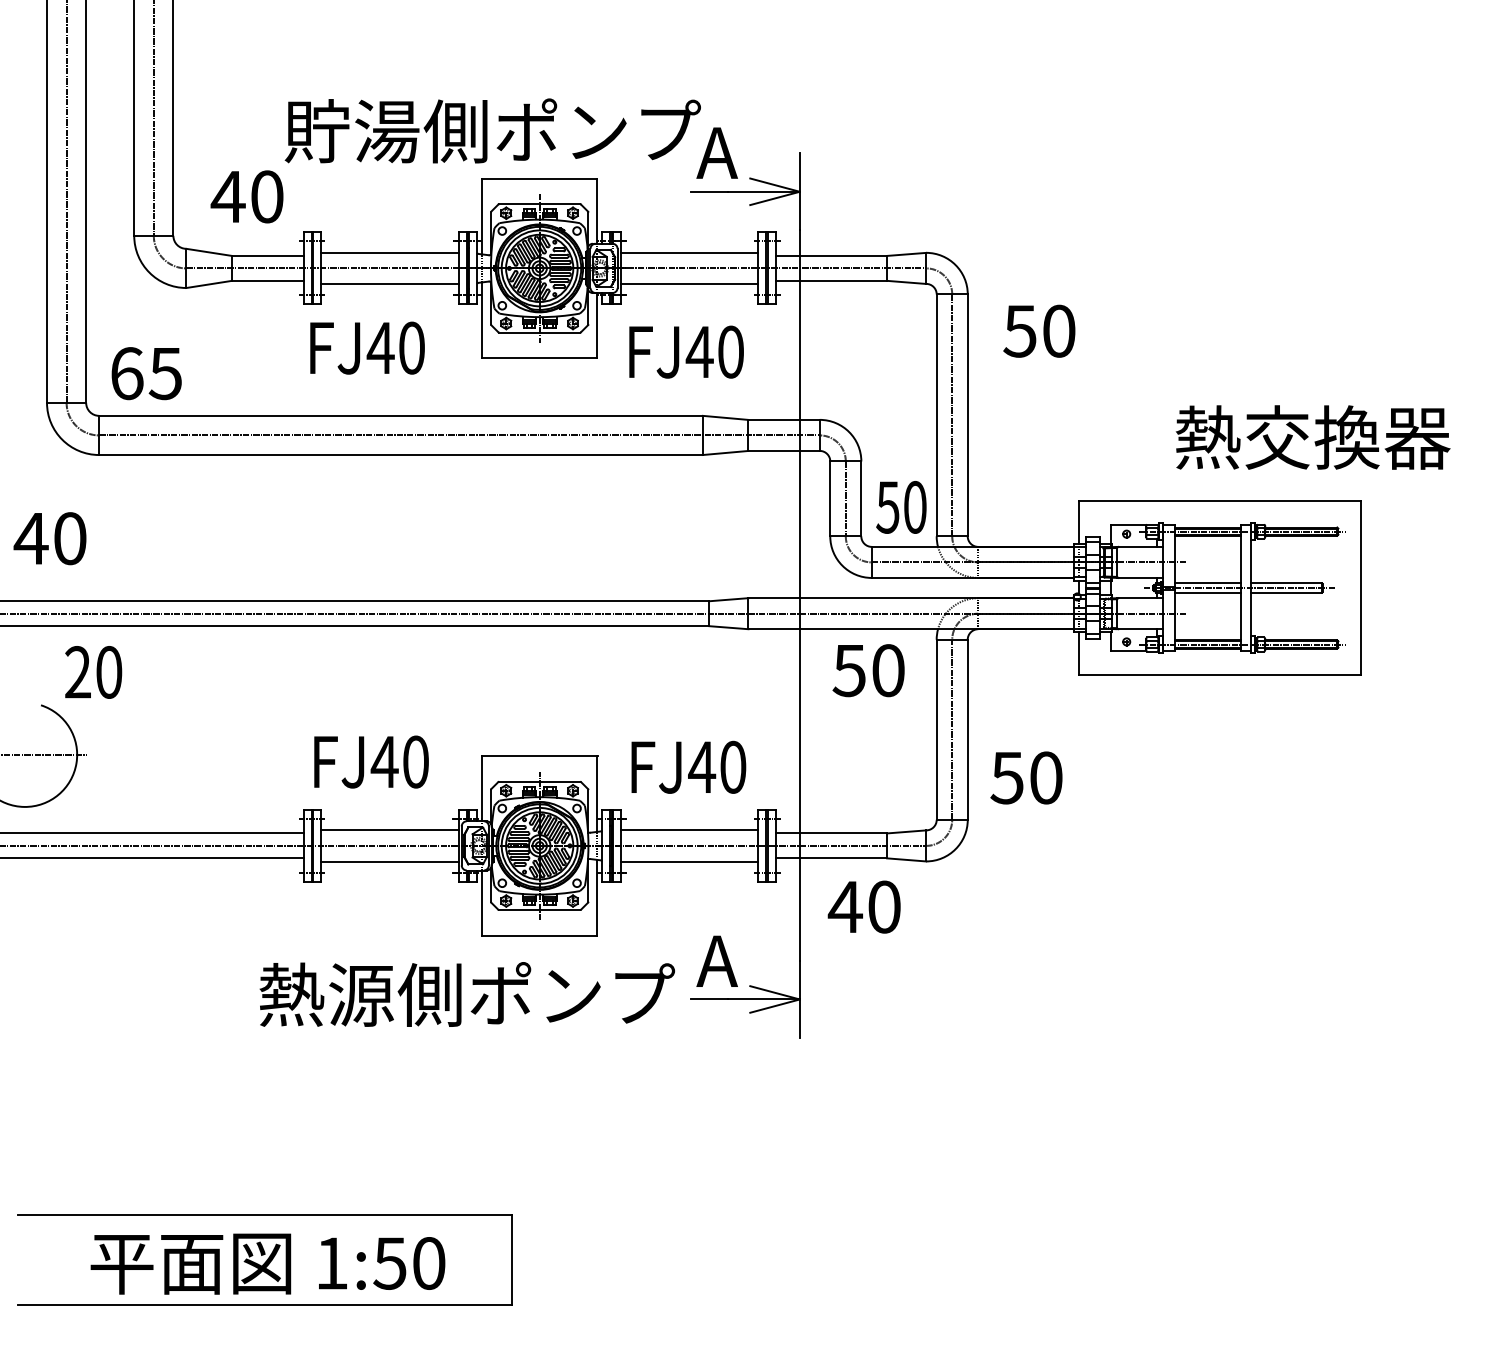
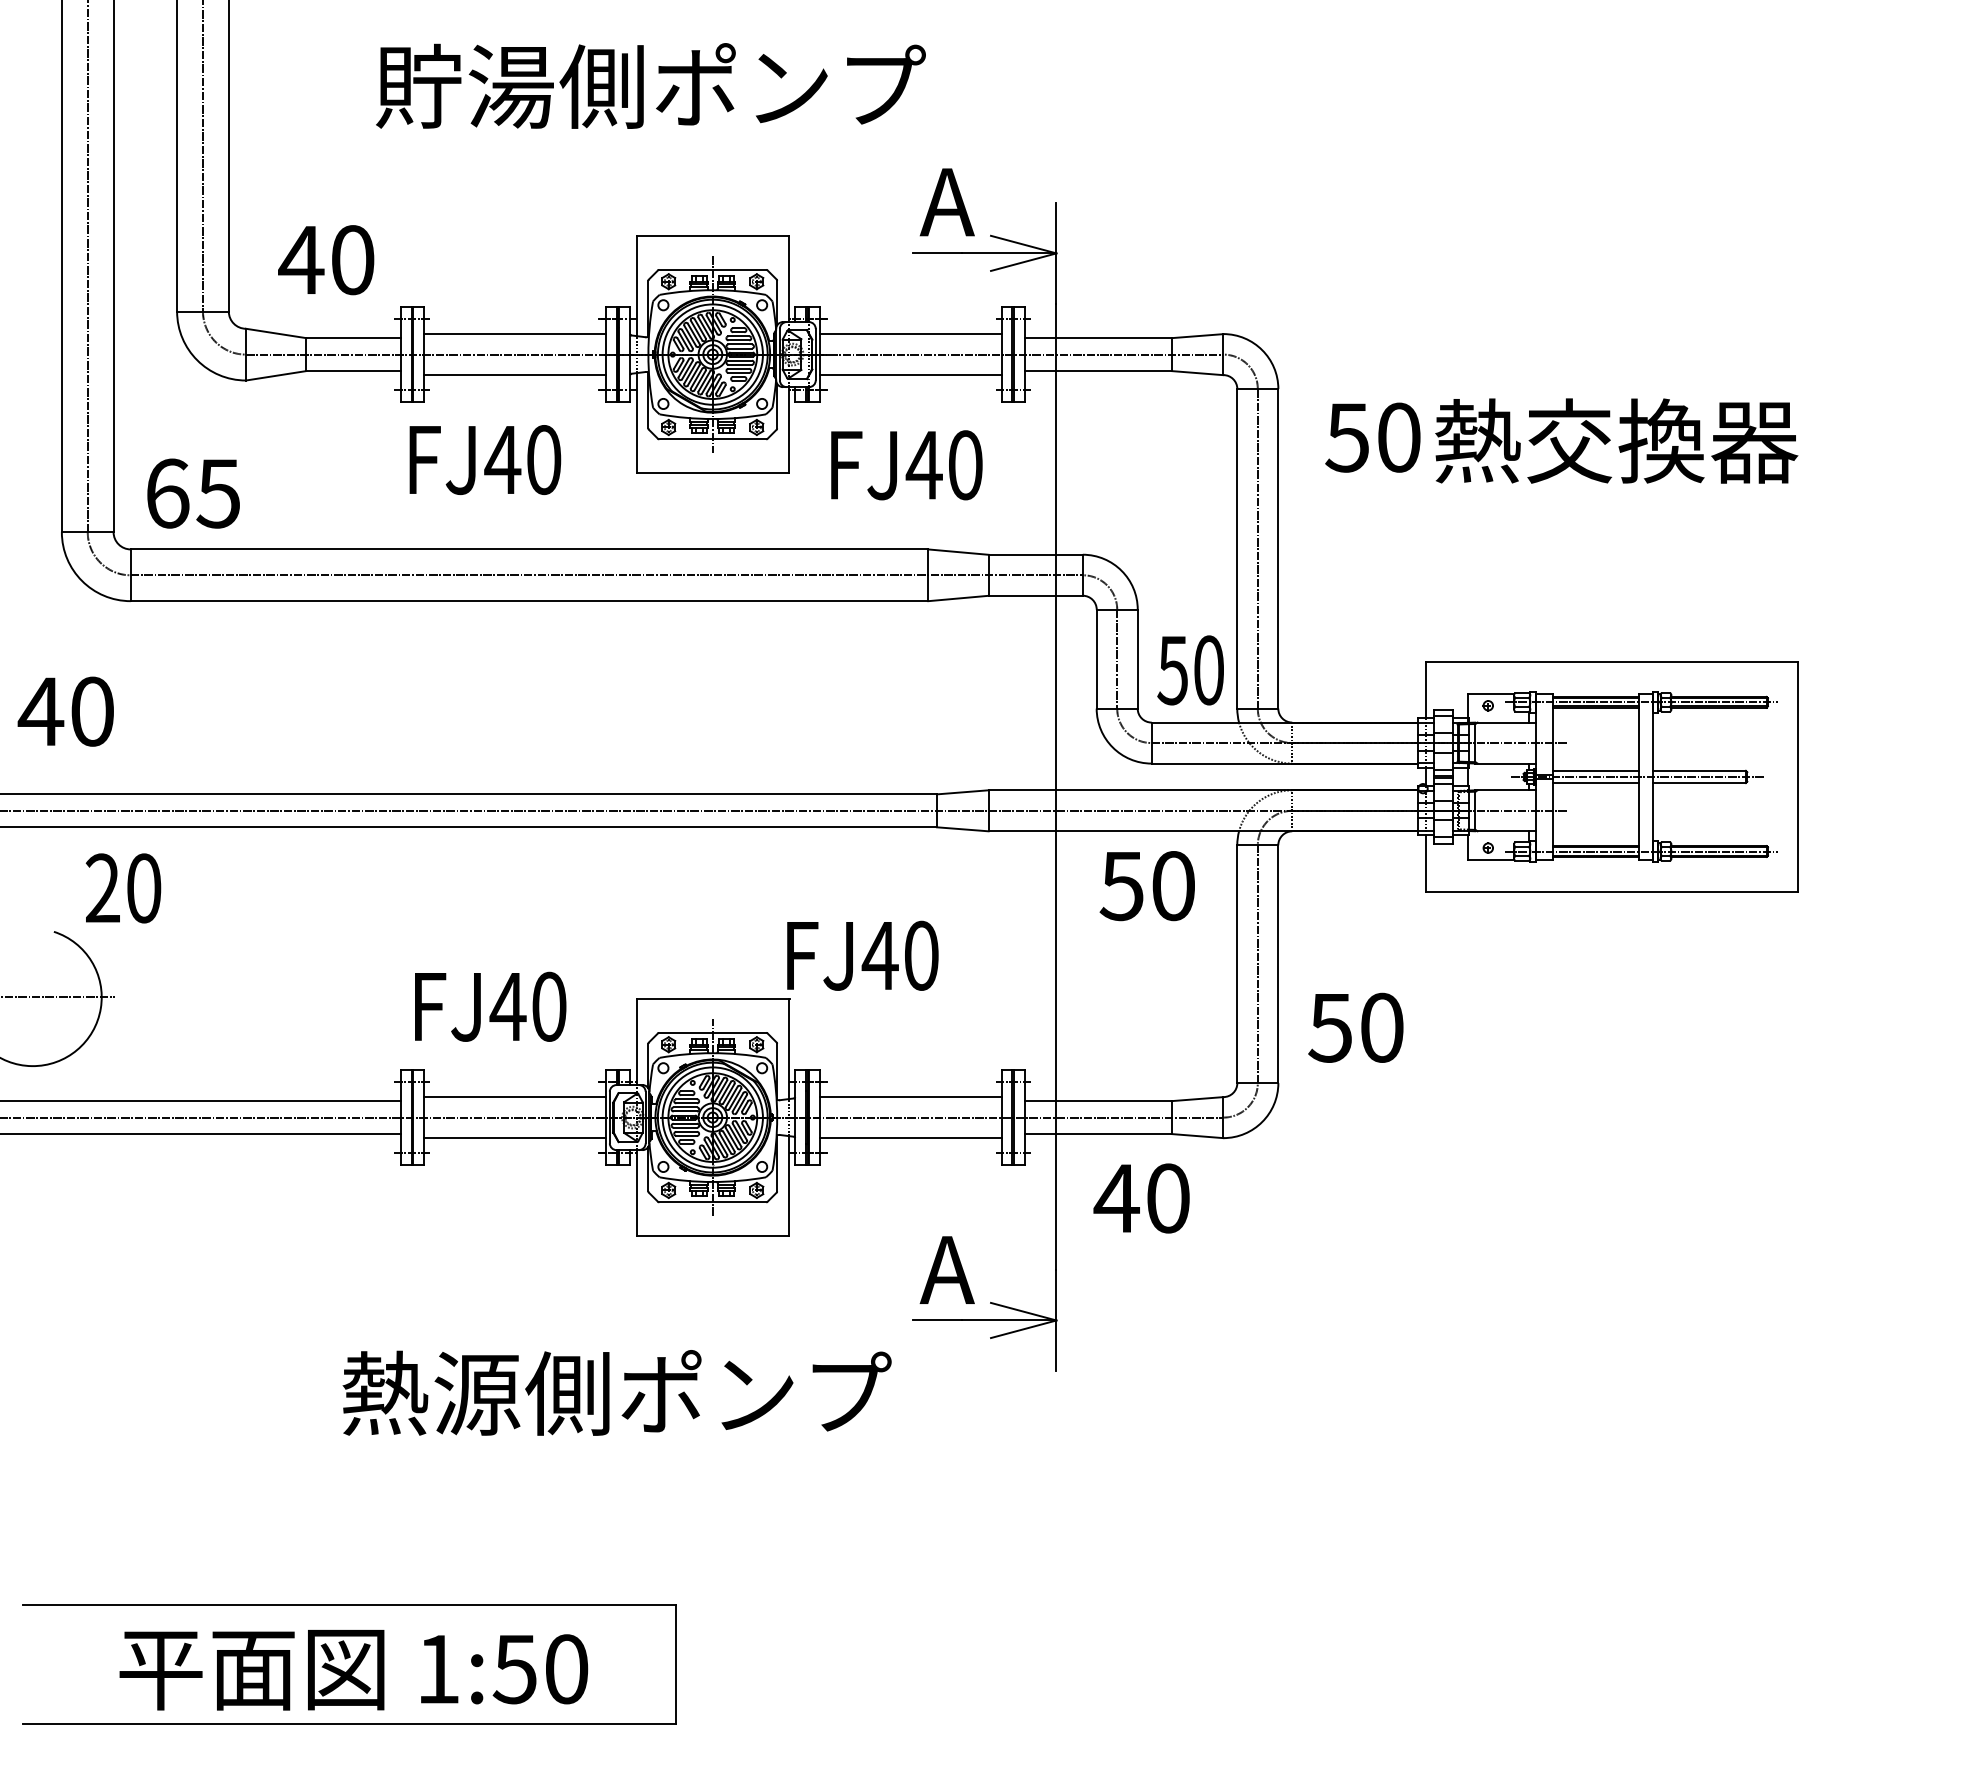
text: (492, 130) -> (650, 85), moved
text: (1313, 437) -> (1616, 440), moved
text: (688, 767) -> (862, 955), moved
text: (466, 994) -> (616, 1392), moved

